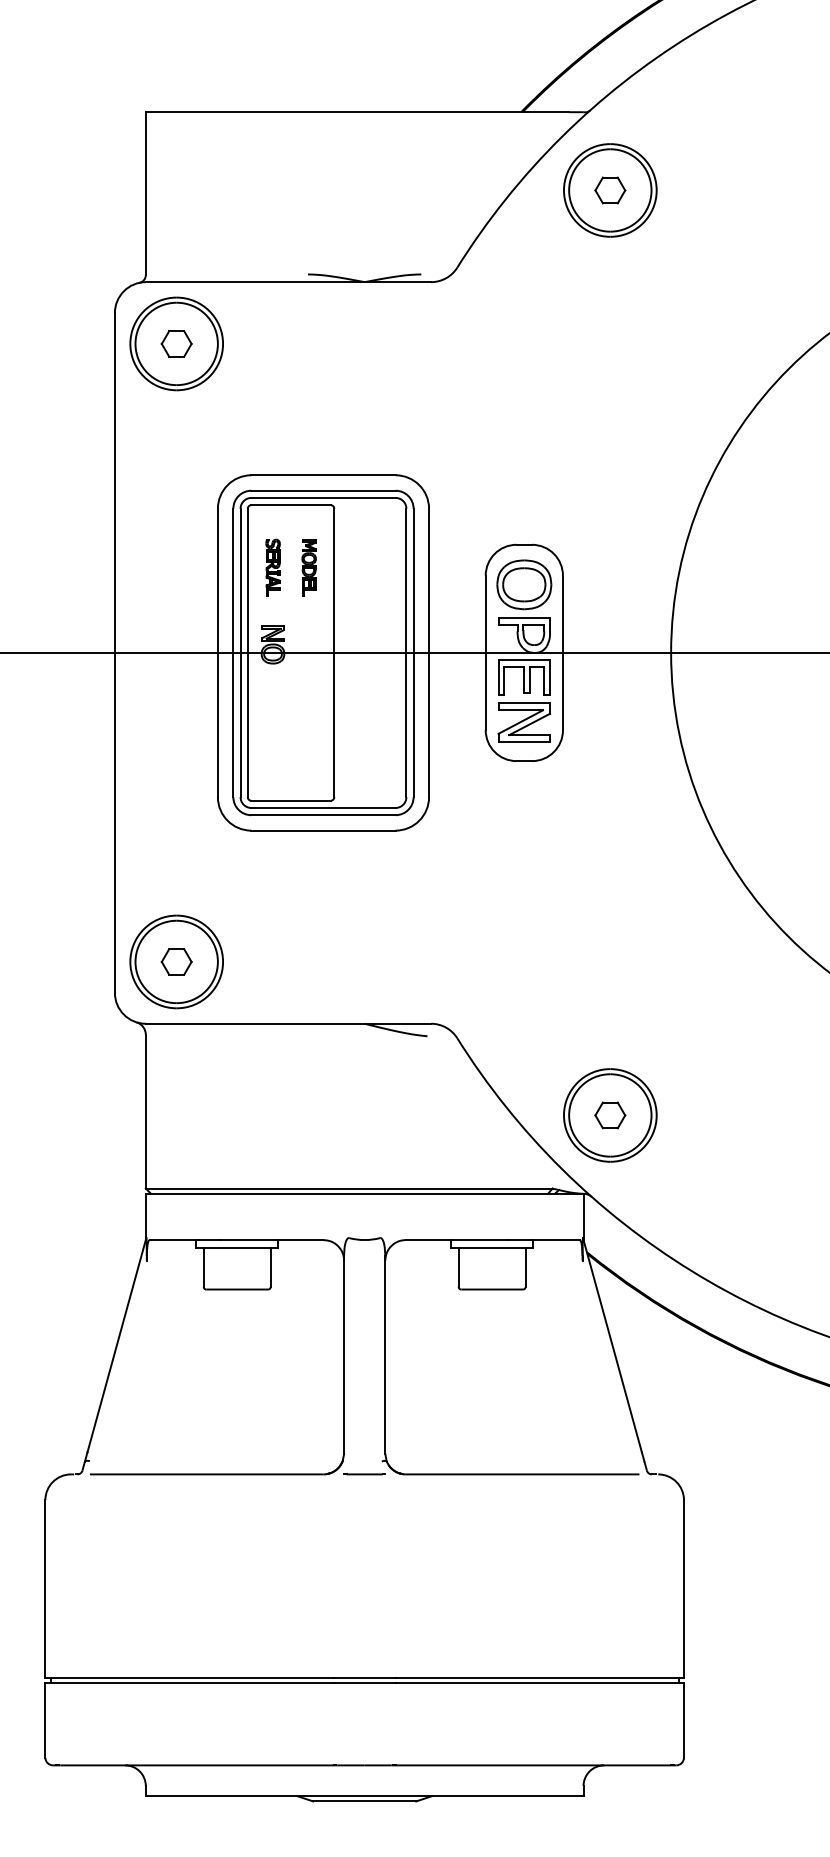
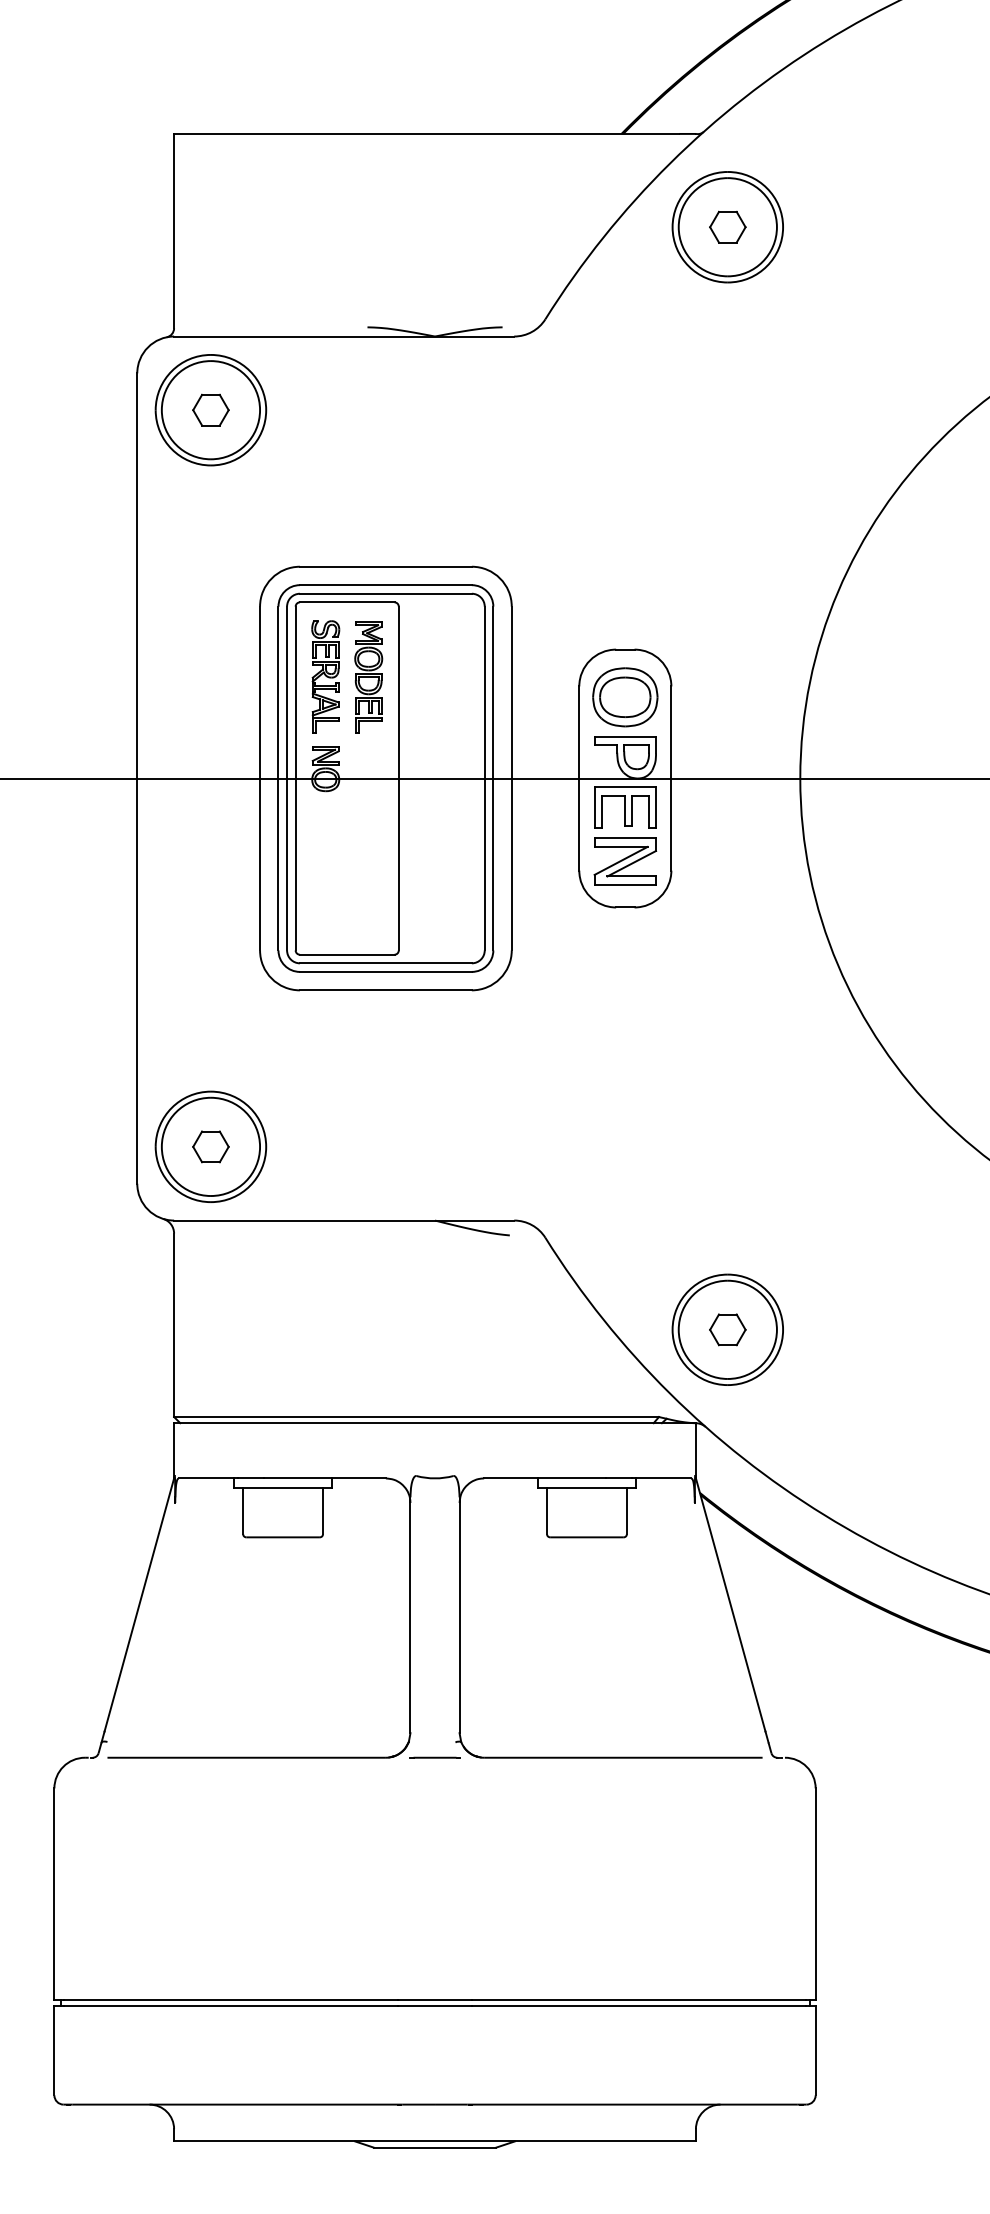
part: (272, 567) -> (325, 676), size x1.67
part: (308, 568) -> (368, 677), size x1.67

